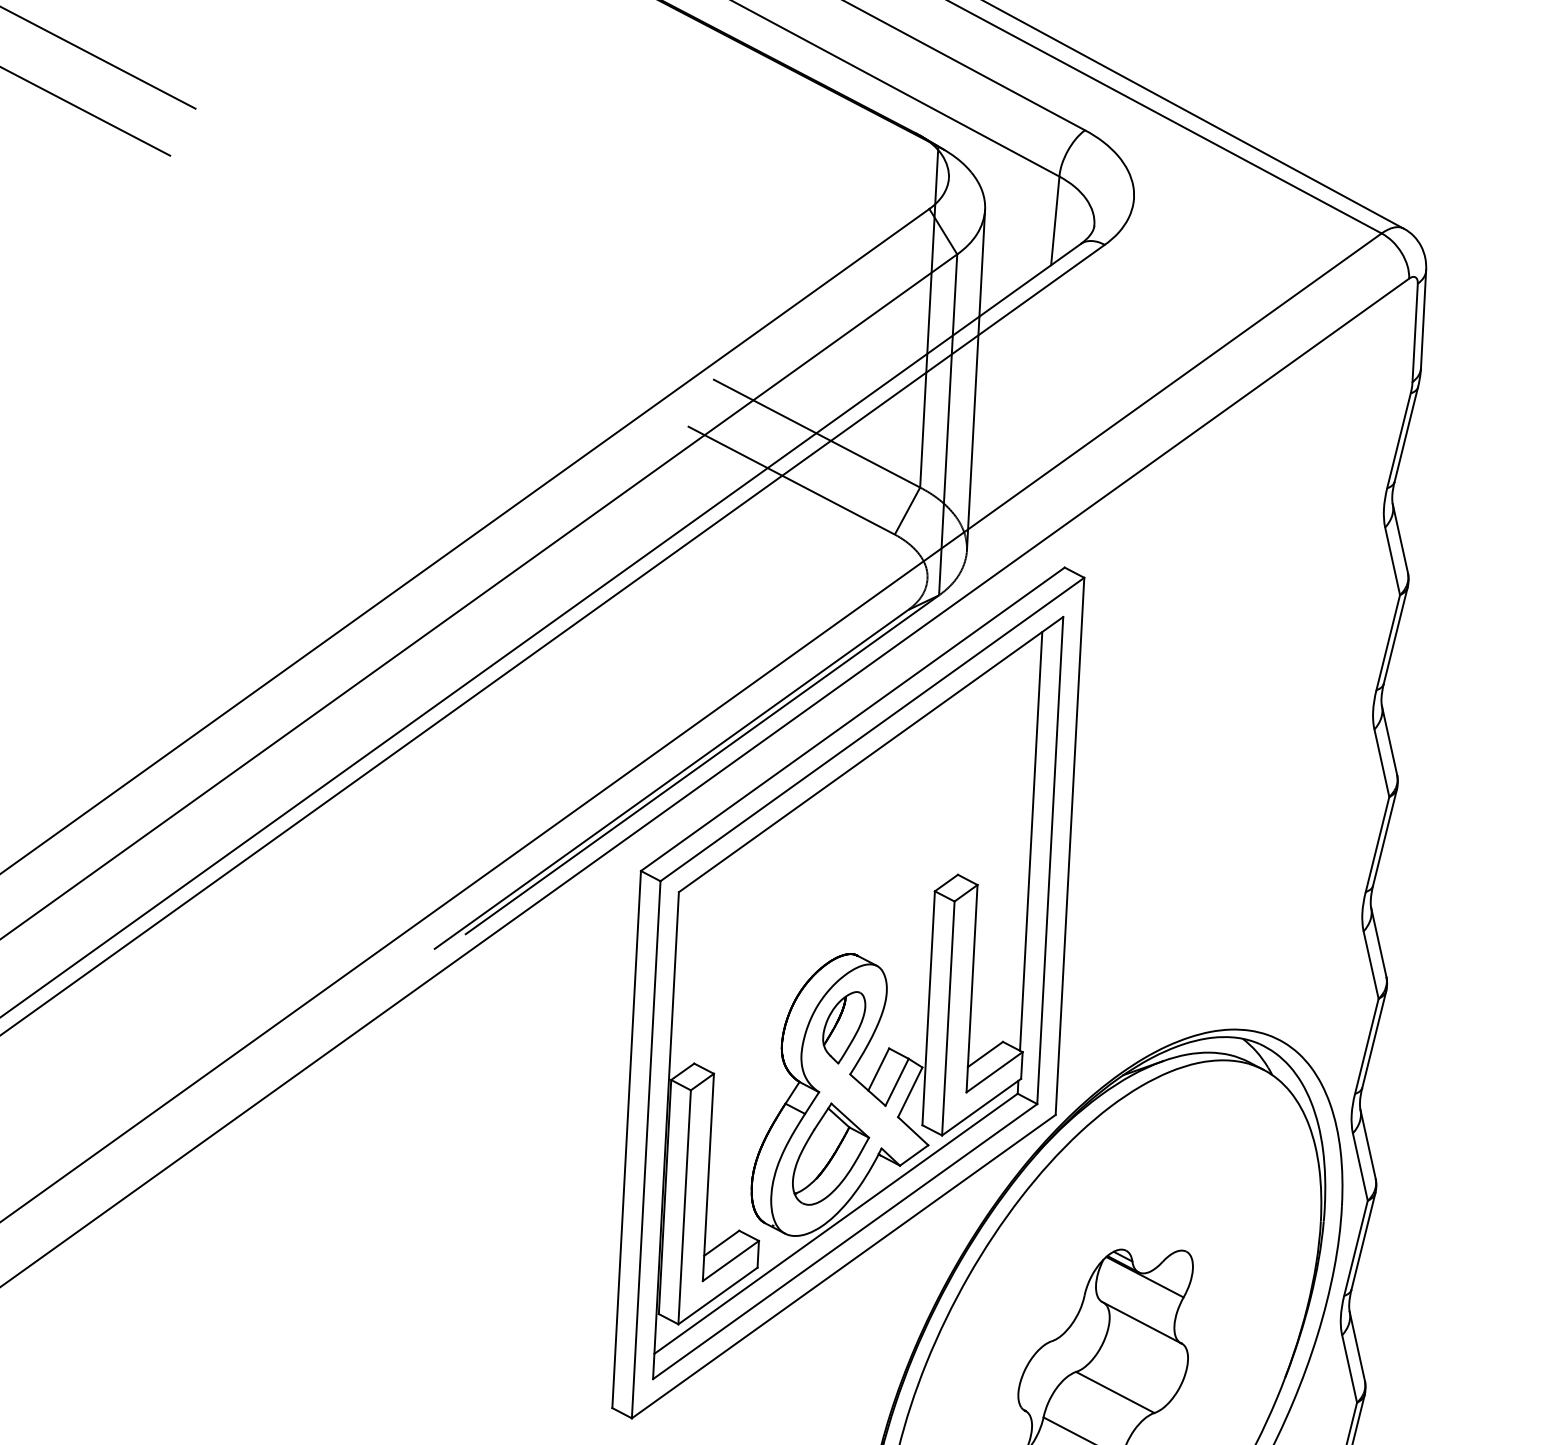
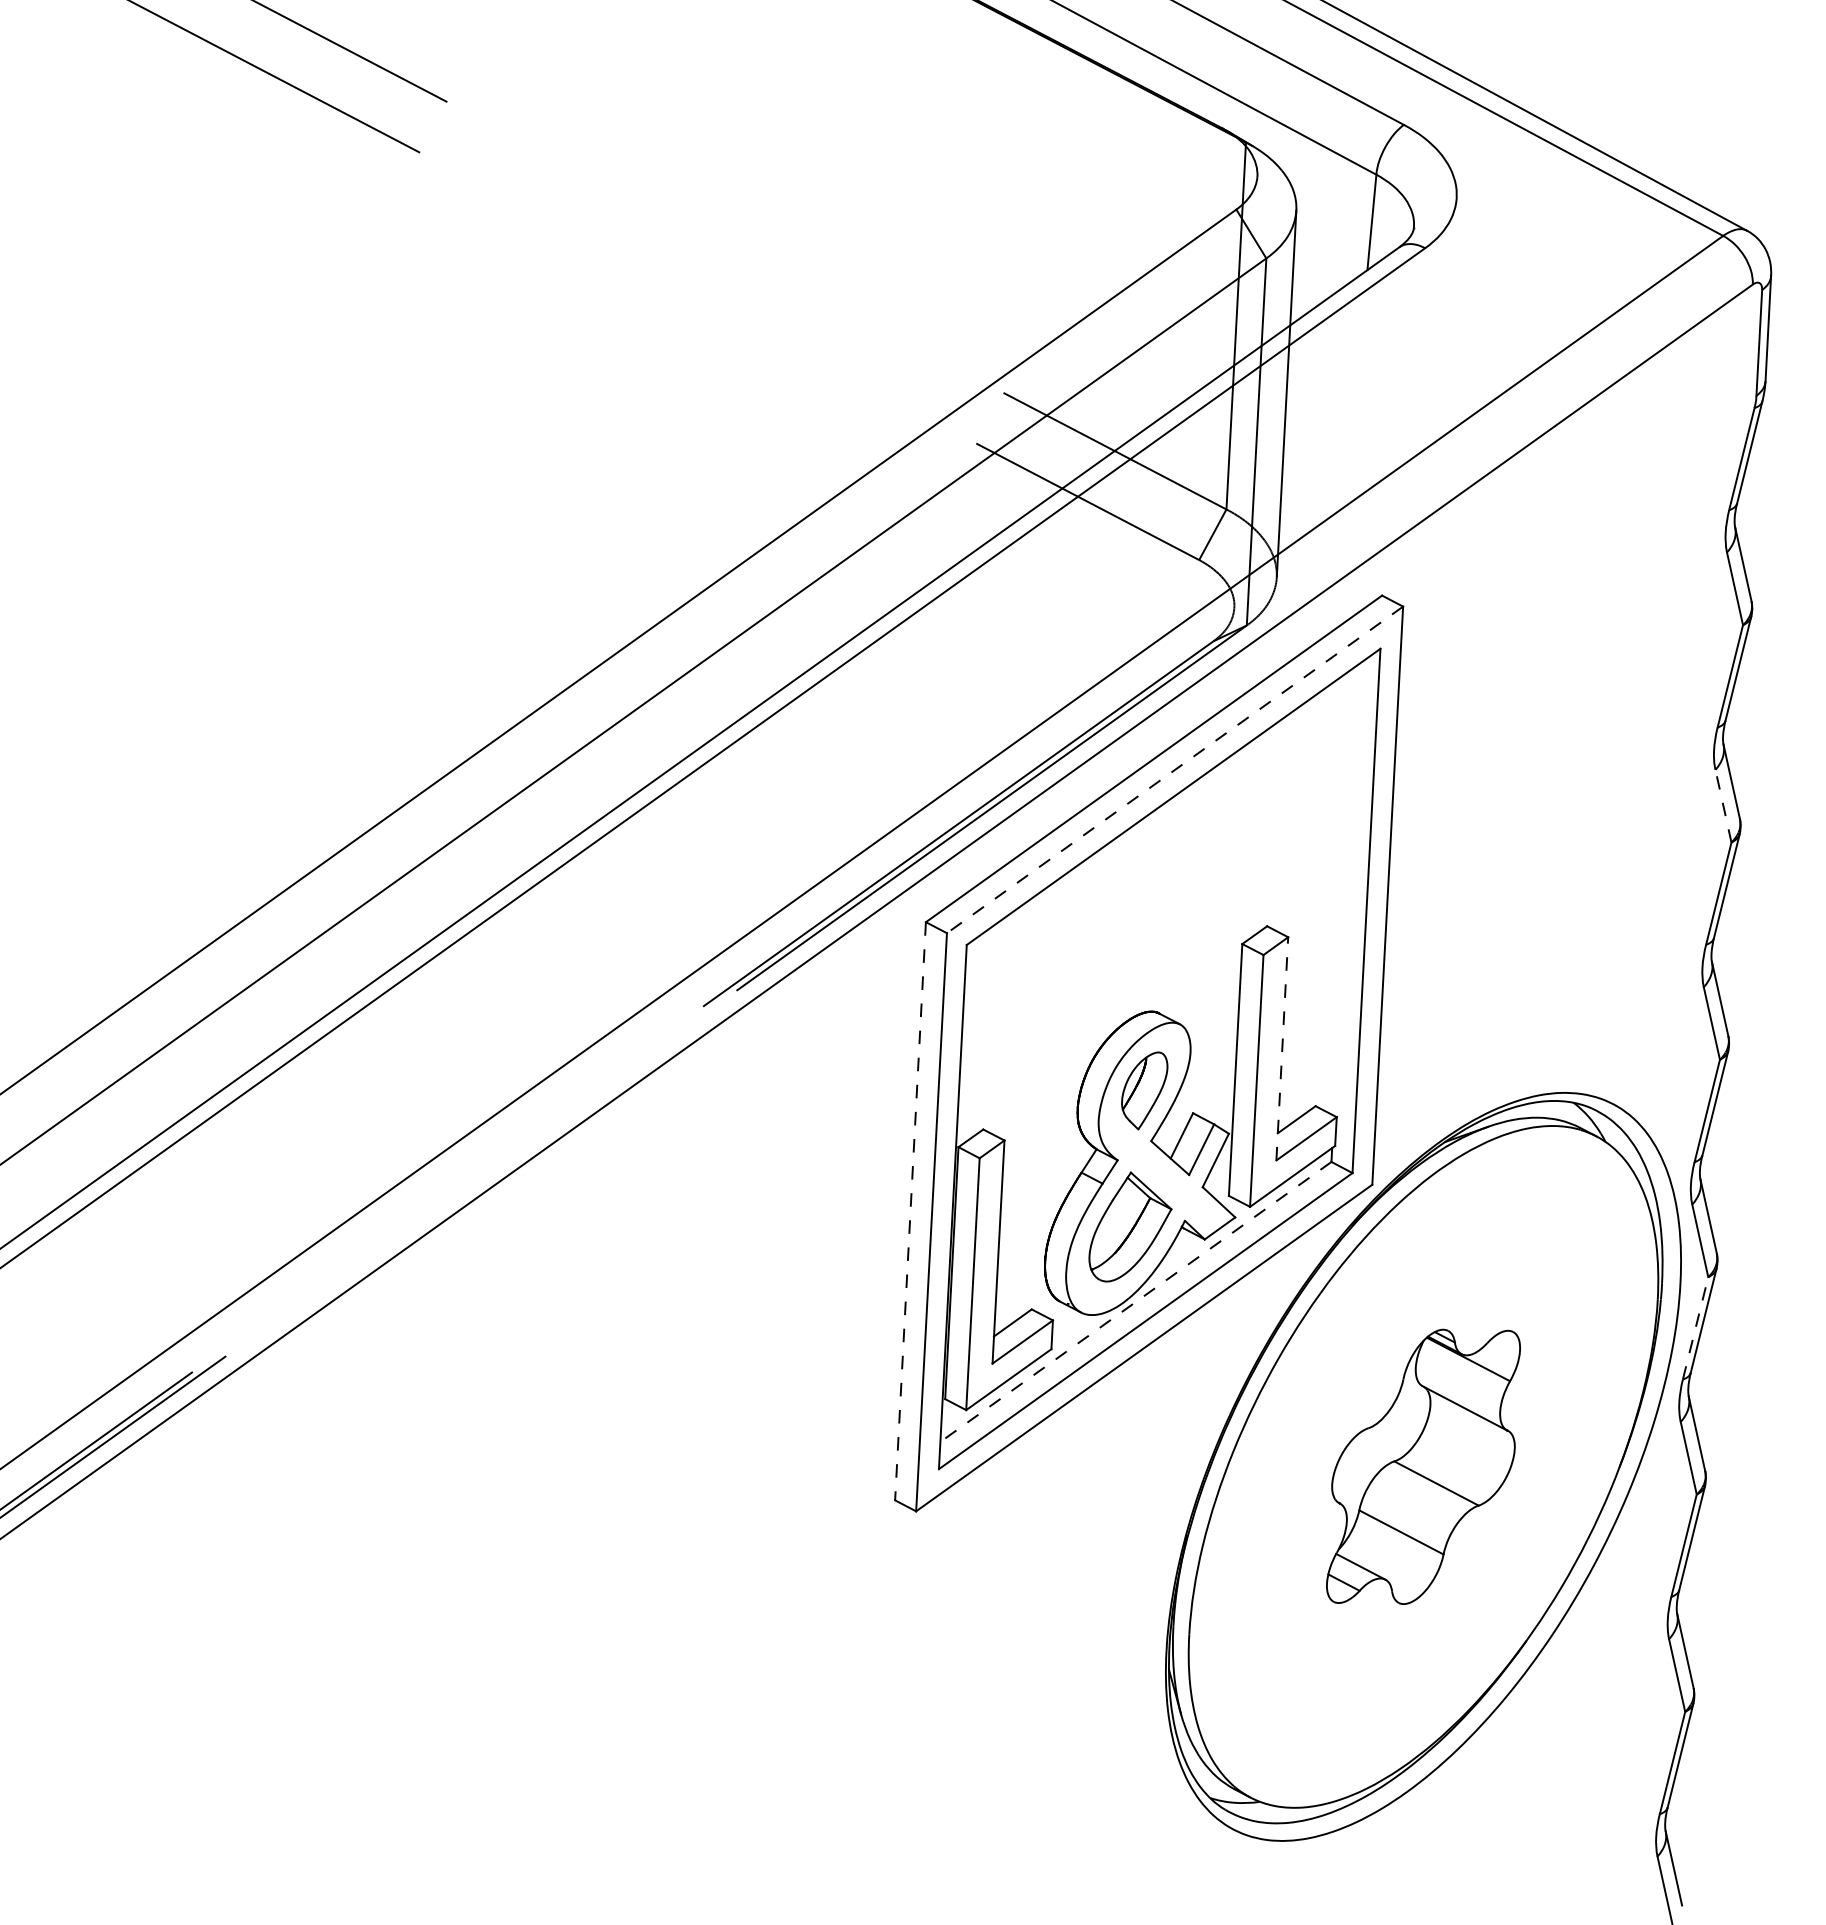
line: (872, 729) -> (1175, 769), solid -> dashed
line: (1381, 762) -> (1723, 805), solid -> dashed
line: (1030, 840) -> (1345, 889), removed
line: (972, 988) -> (1282, 1048), solid -> dashed
line: (626, 1139) -> (910, 1211), solid -> dashed
line: (835, 1223) -> (1135, 1301), solid -> dashed
line: (1355, 1248) -> (1695, 1328), solid -> dashed

